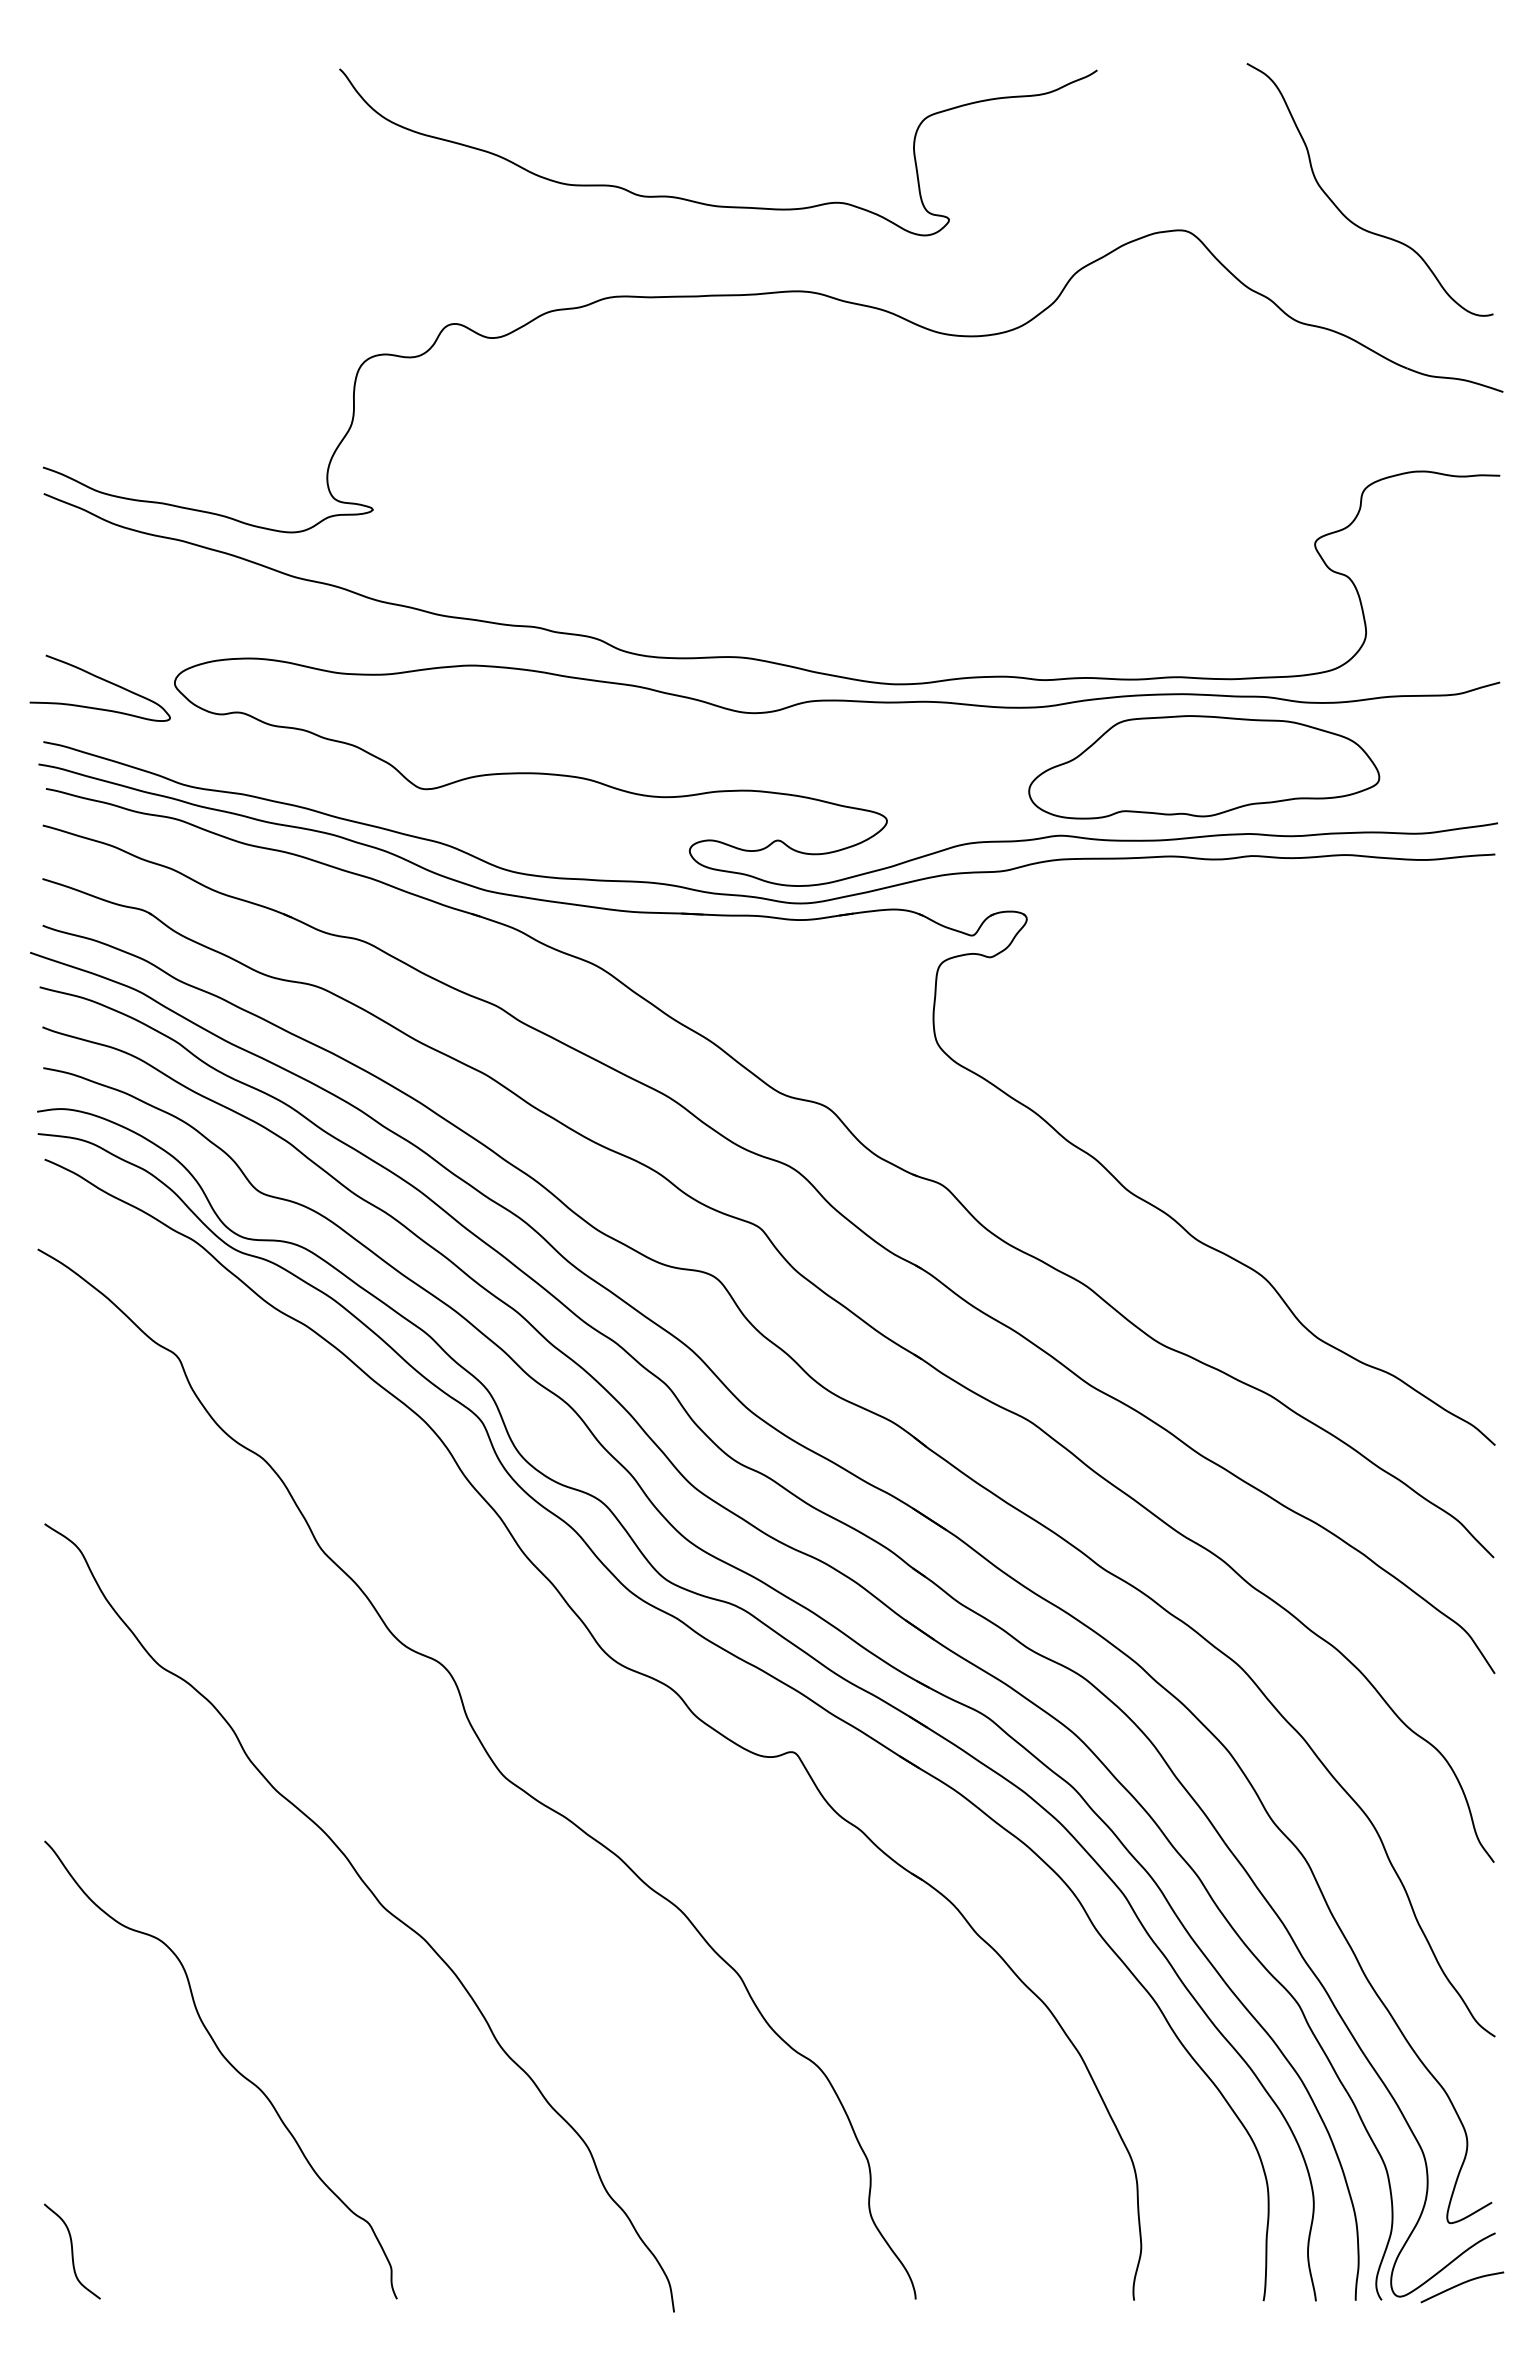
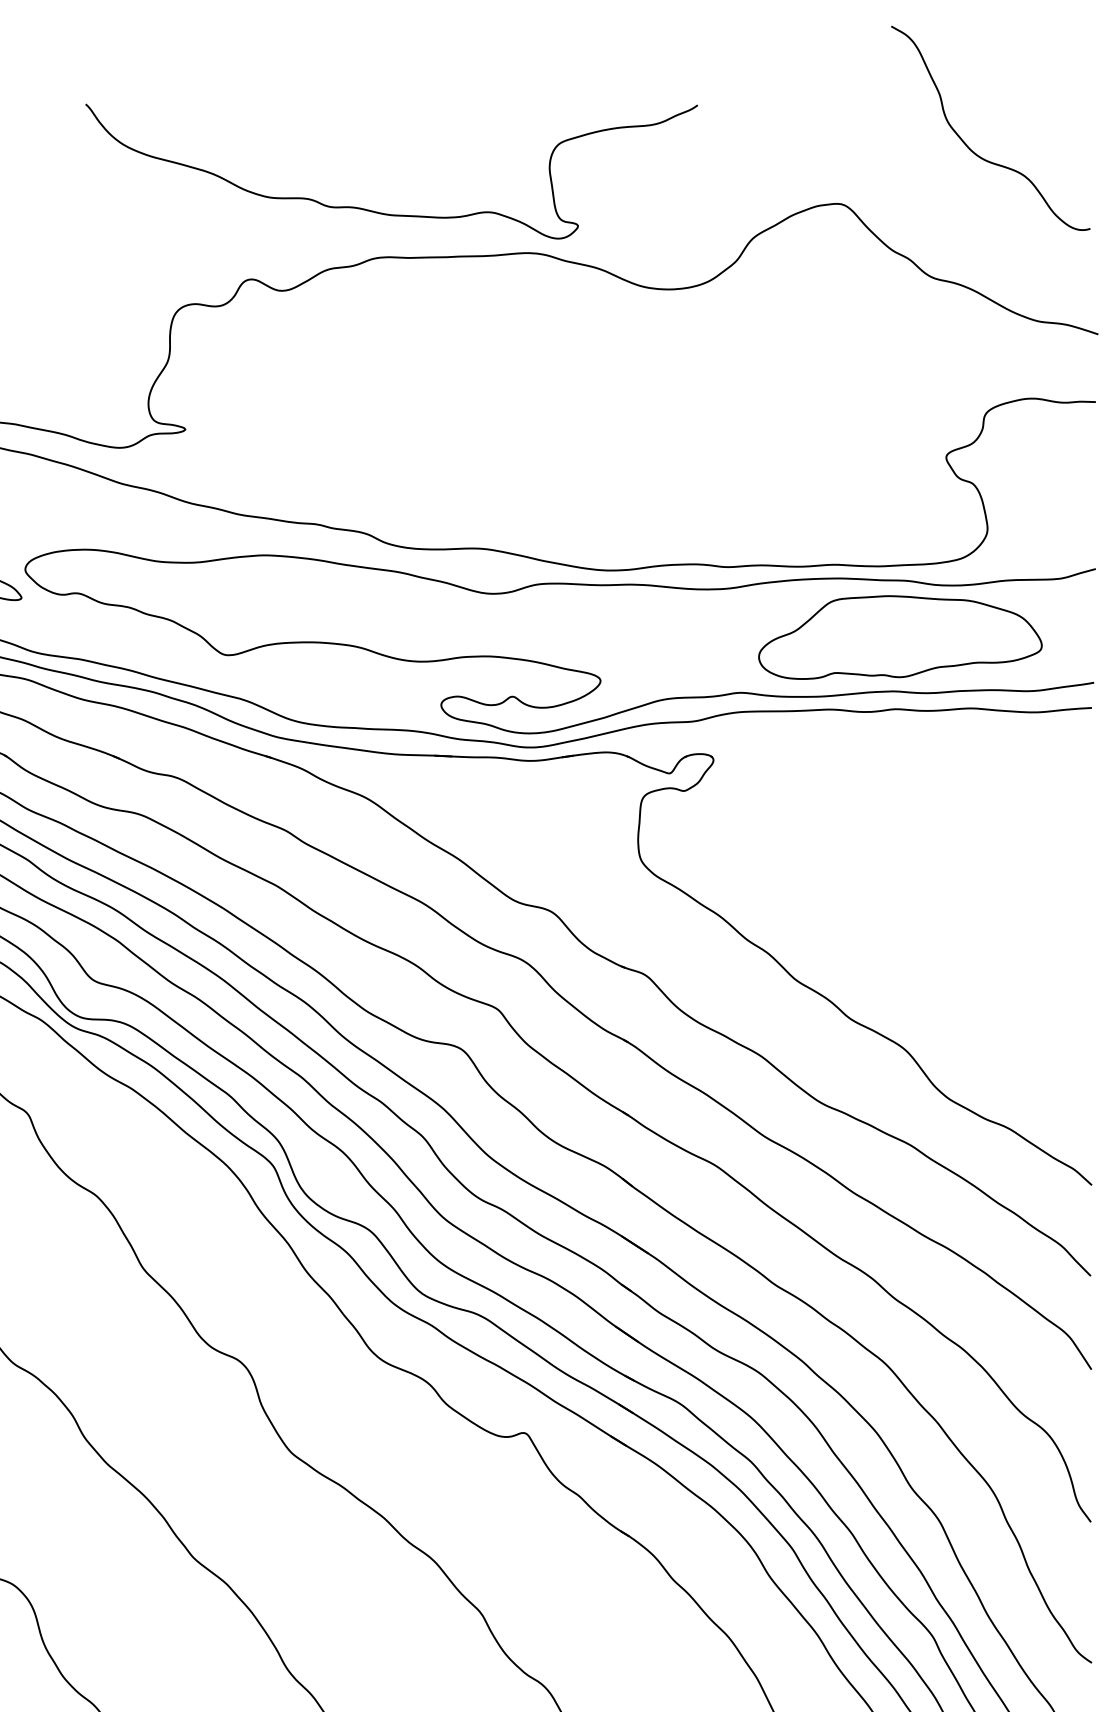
curve: (707, 203) -> (382, 212), moved
curve: (1344, 214) -> (970, 148), moved
part: (1204, 767) -> (900, 637), moved

